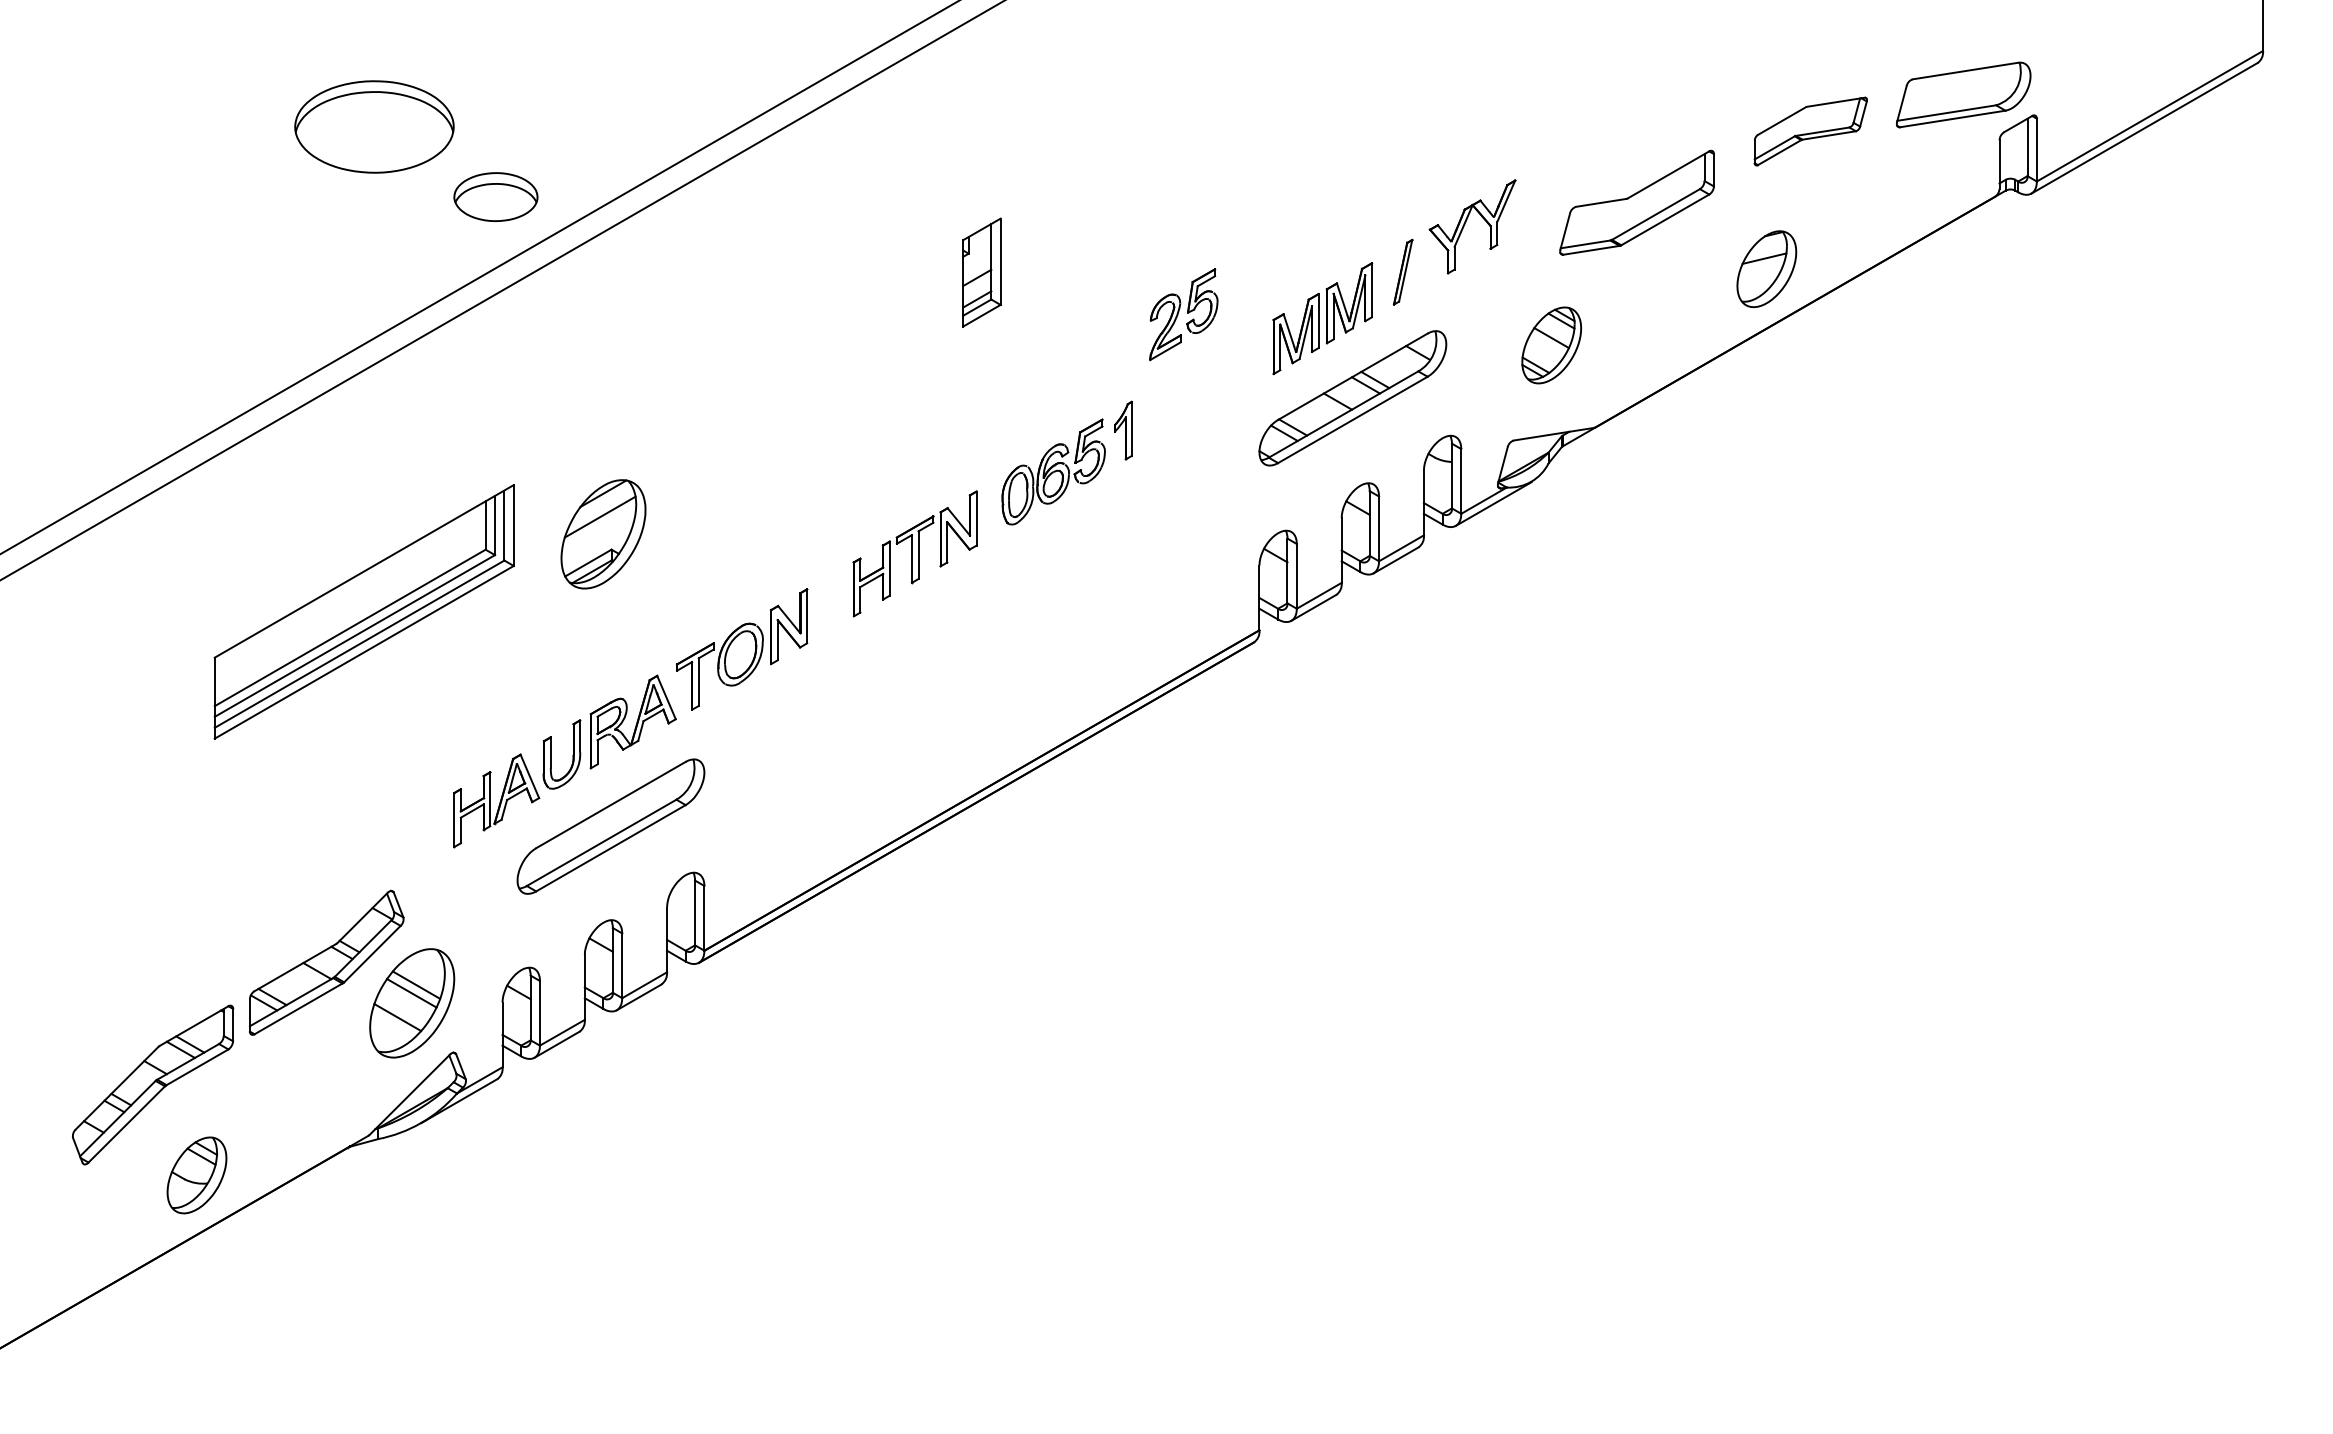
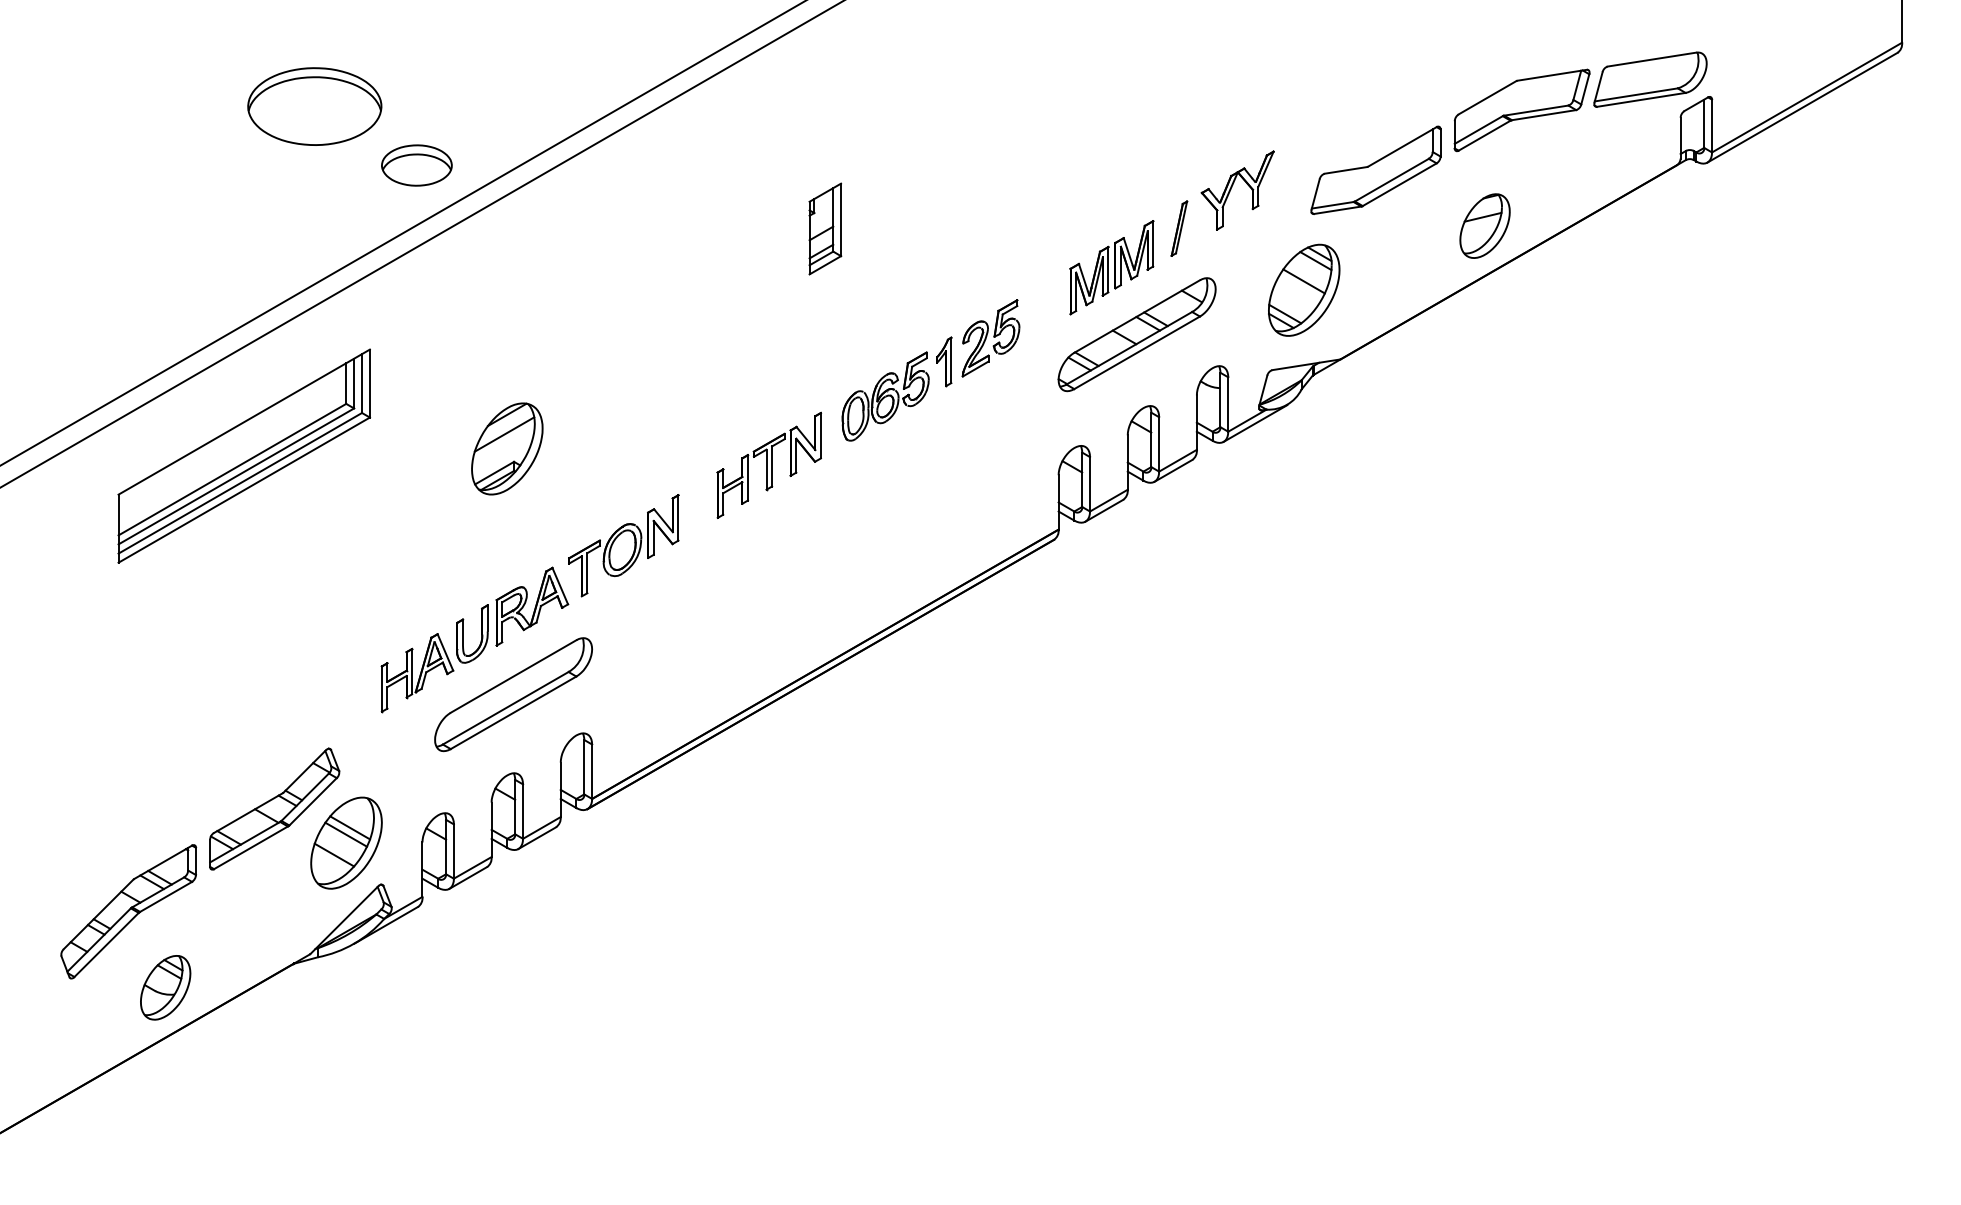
part: (1810, 131) -> (1521, 110), size x1.43
part: (1183, 314) -> (990, 338), moved
part: (1551, 344) -> (1304, 289), size x1.43
part: (364, 611) -> (244, 455), moved

